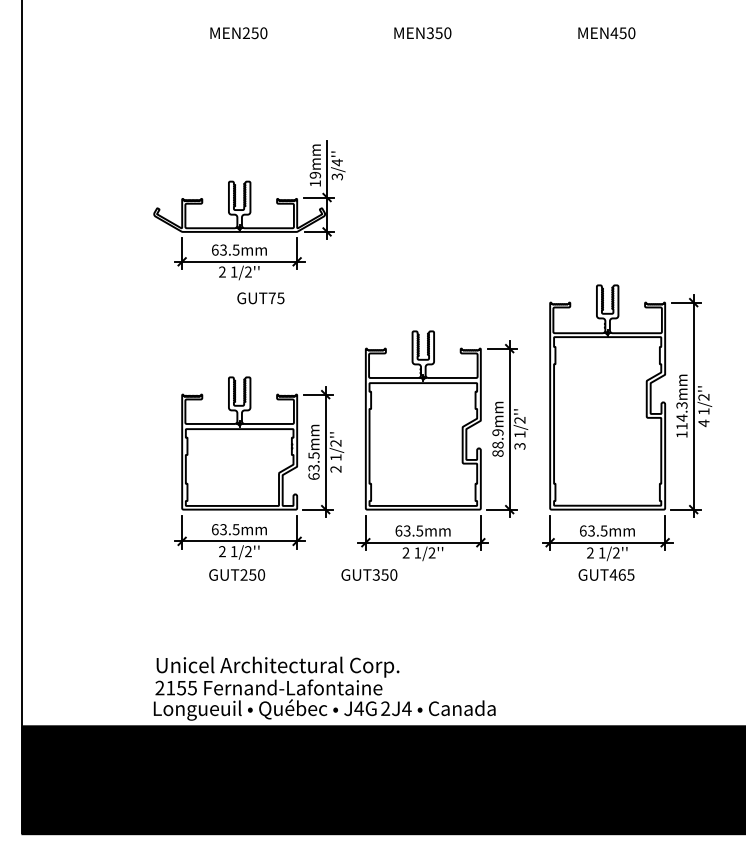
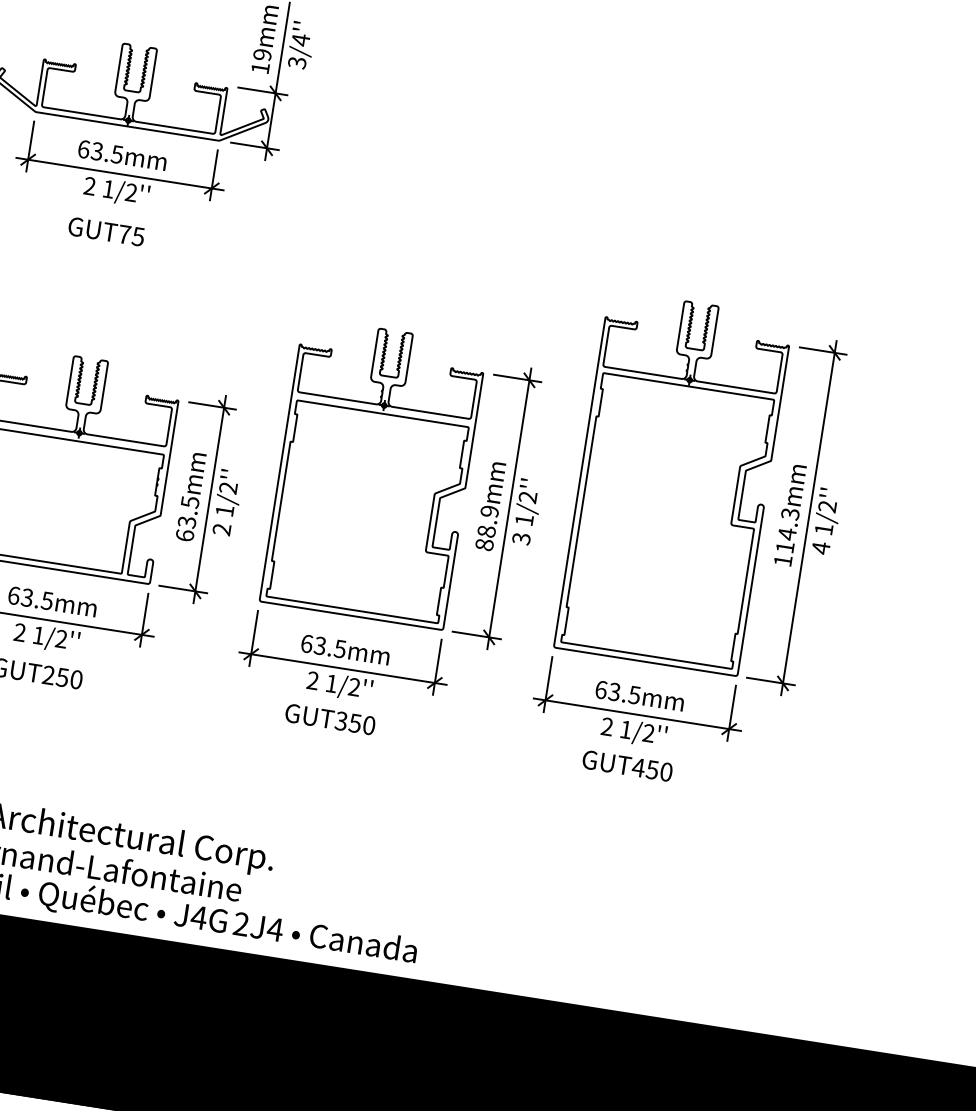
text: (260, 298) -> (105, 231), moved
text: (369, 574) -> (330, 718), moved
text: (626, 574) -> (659, 770), GUT465 -> GUT450

